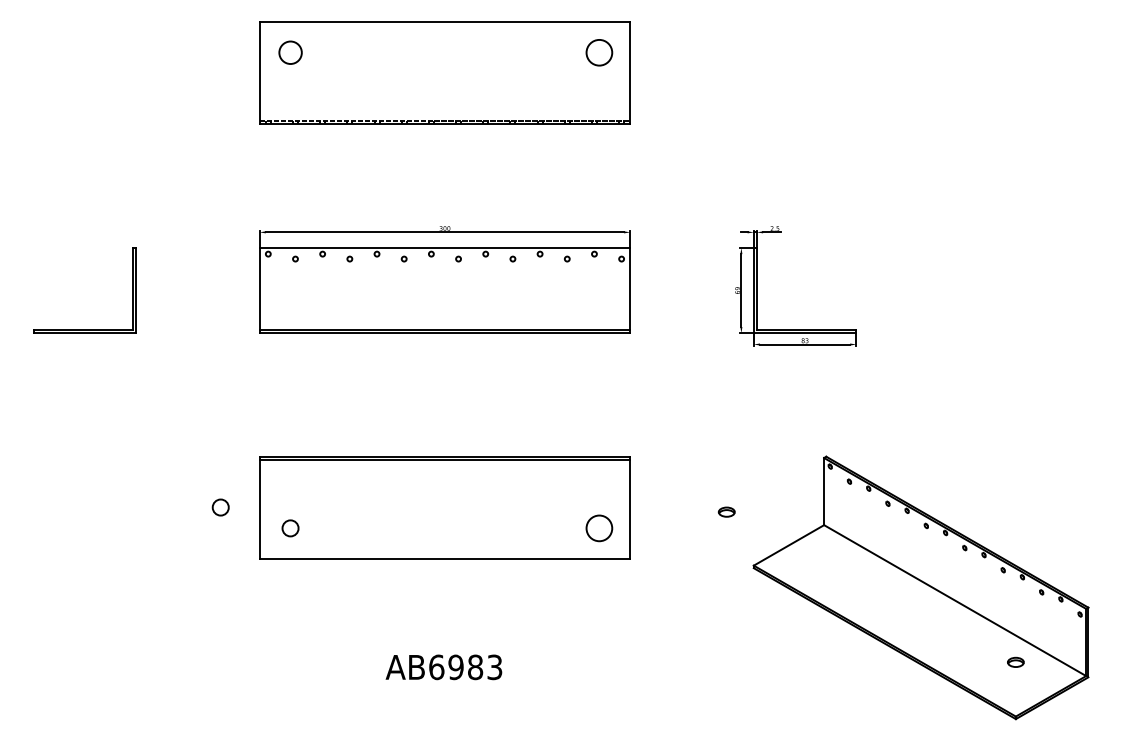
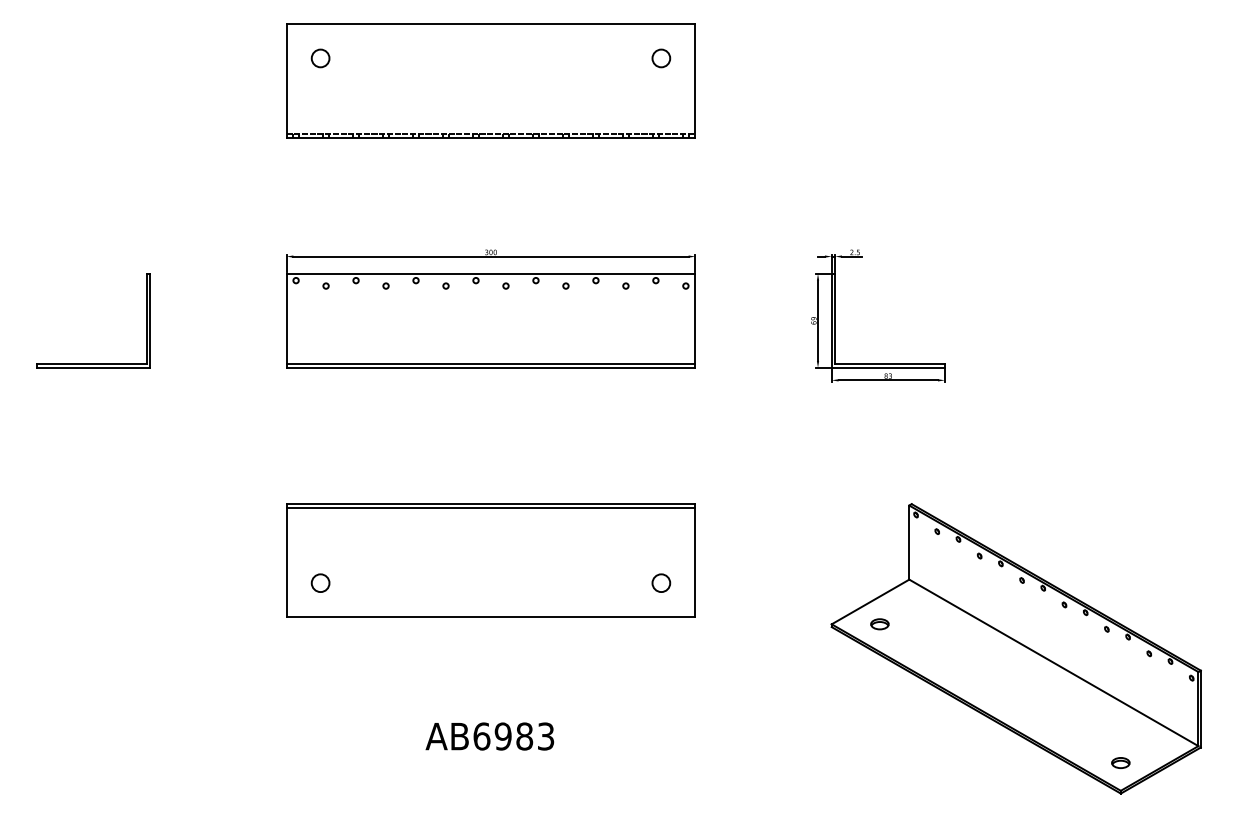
circle: (290, 52) -> (320, 58), size x0.71
circle: (599, 52) -> (661, 58), size x0.62
circle: (220, 506) -> (243, 559), removed
part: (726, 512) -> (879, 624), moved
circle: (599, 528) -> (661, 583), size x0.62
part: (1015, 661) -> (1120, 762), moved

